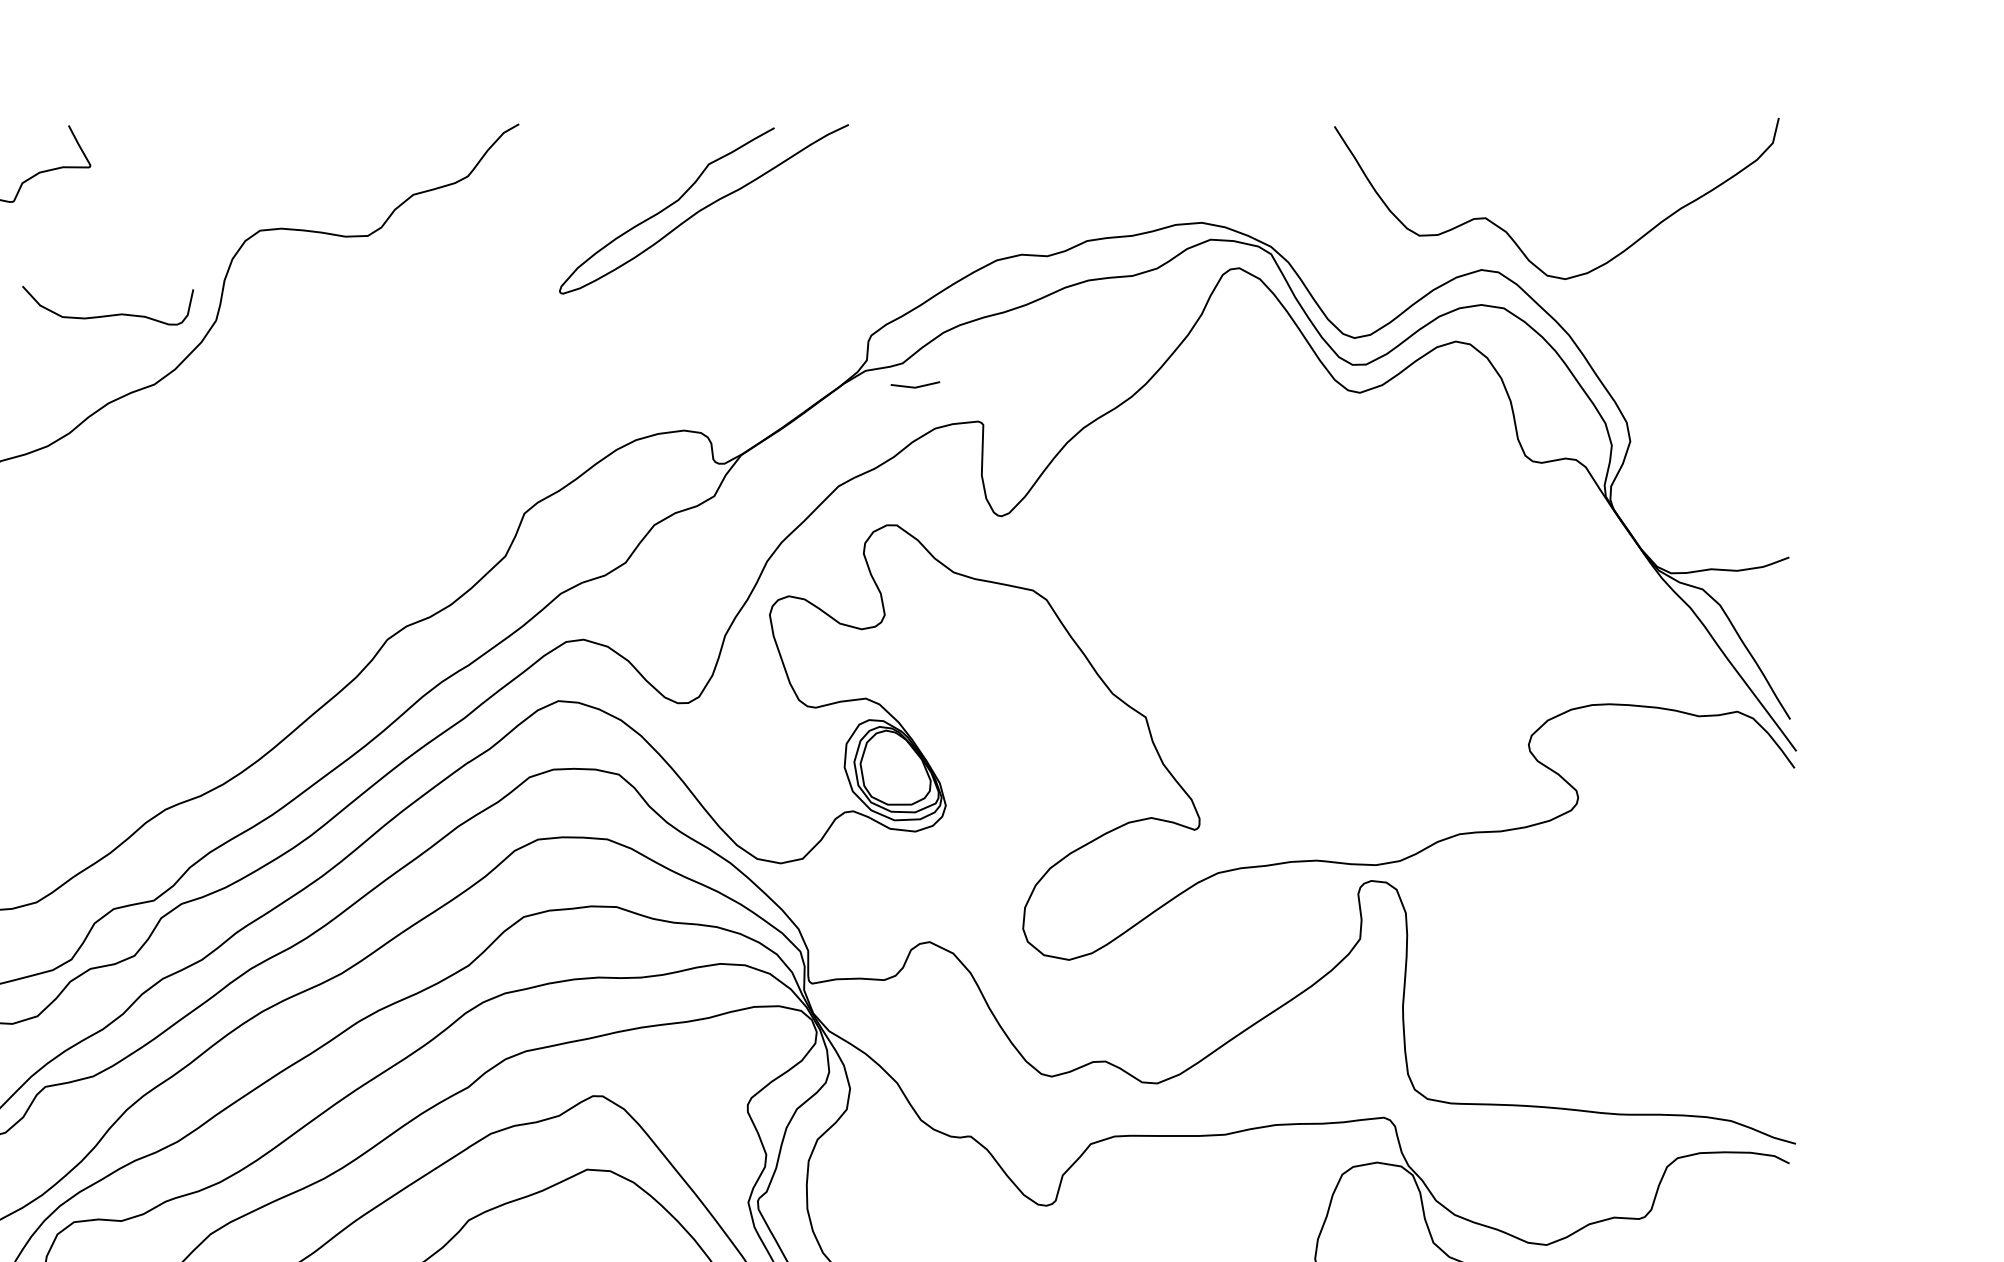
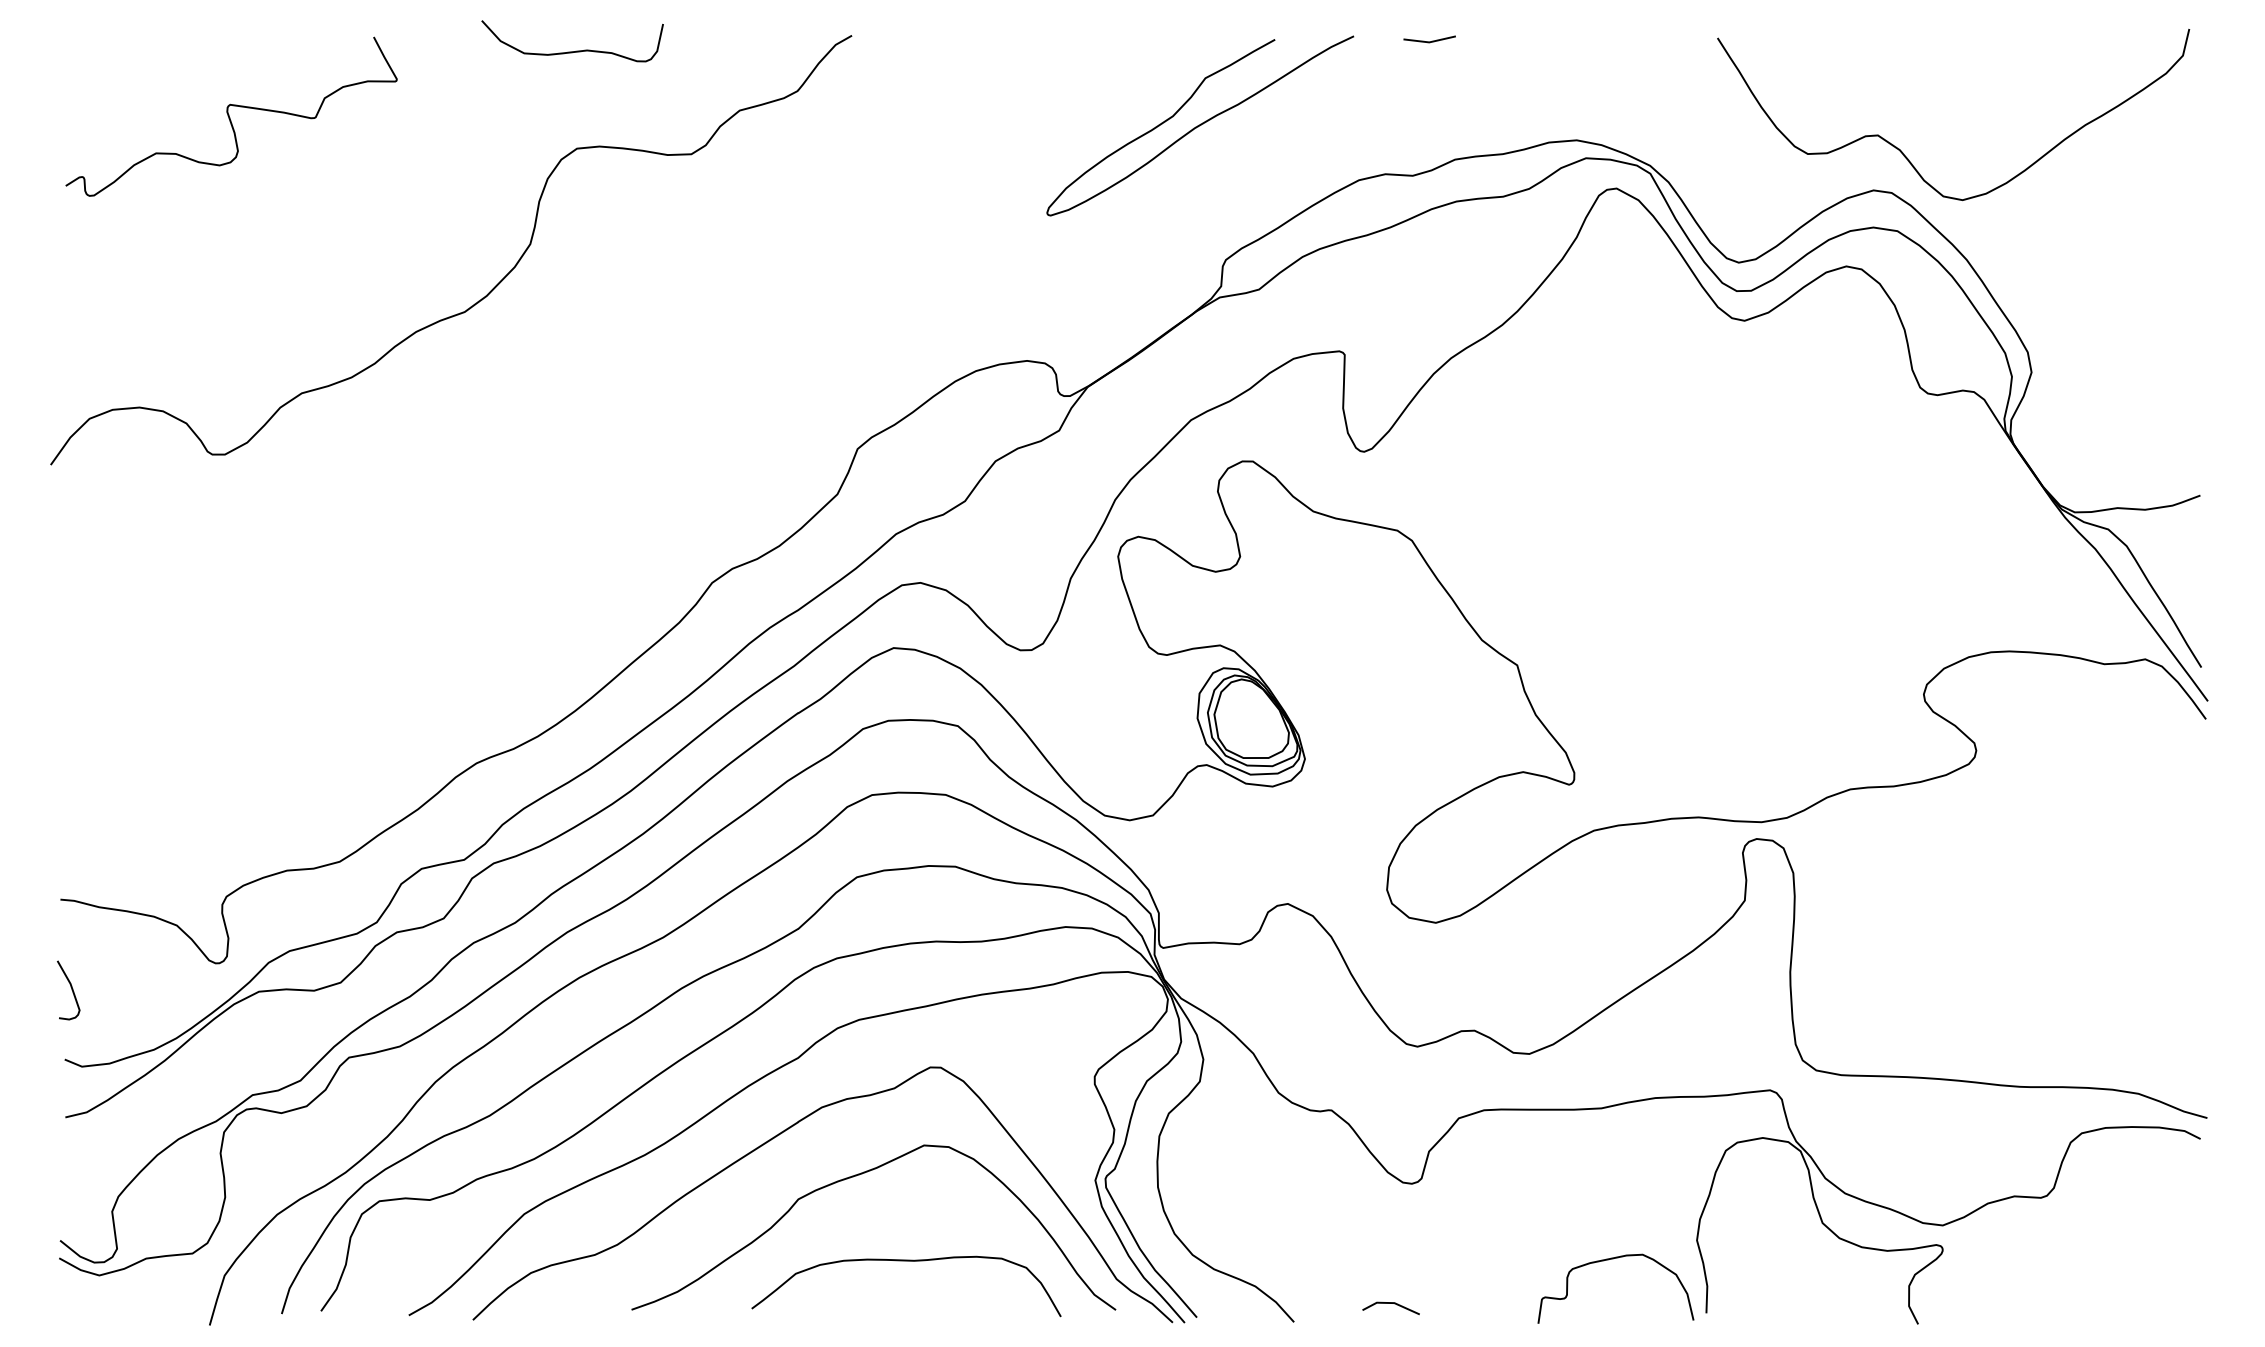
curve: (704, 208) -> (1200, 125), moved
curve: (111, 314) -> (576, 50), moved
line: (915, 386) -> (1429, 41), moved

